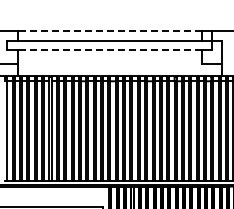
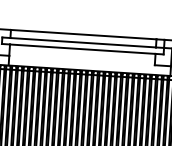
line: (109, 31) -> (83, 34), dashed -> solid
line: (109, 49) -> (82, 49), dashed -> solid

